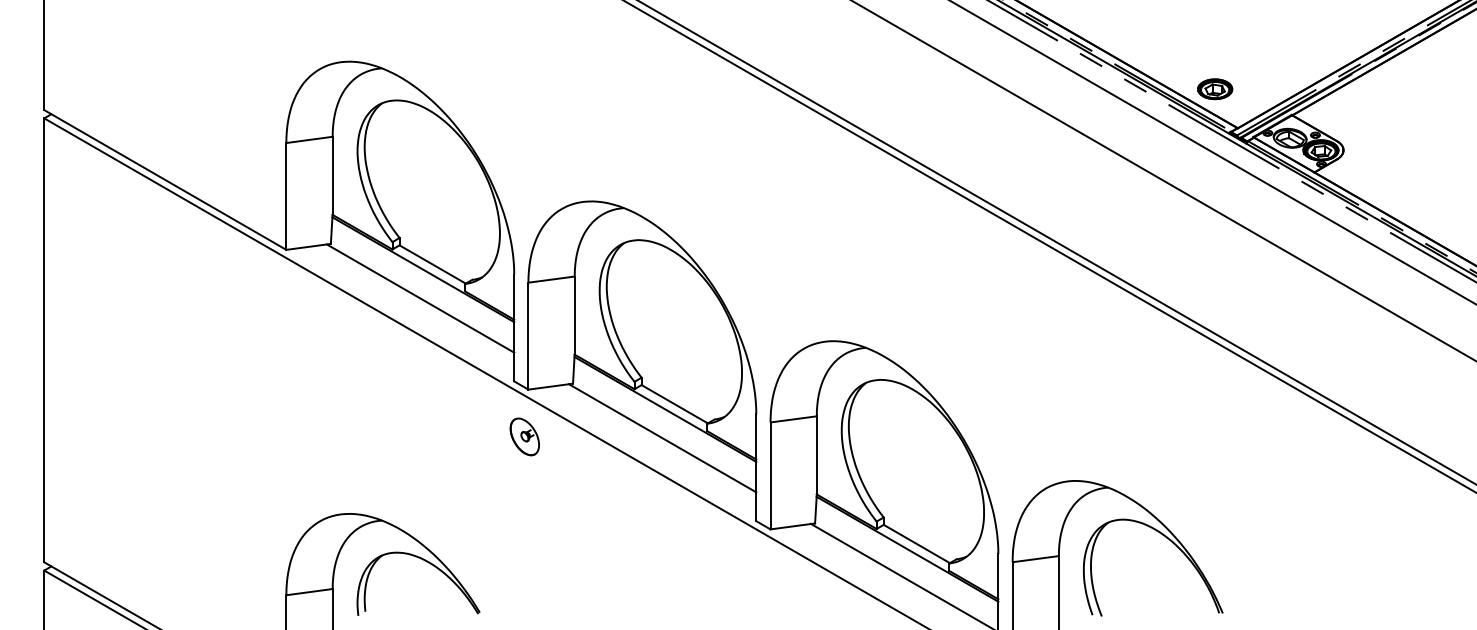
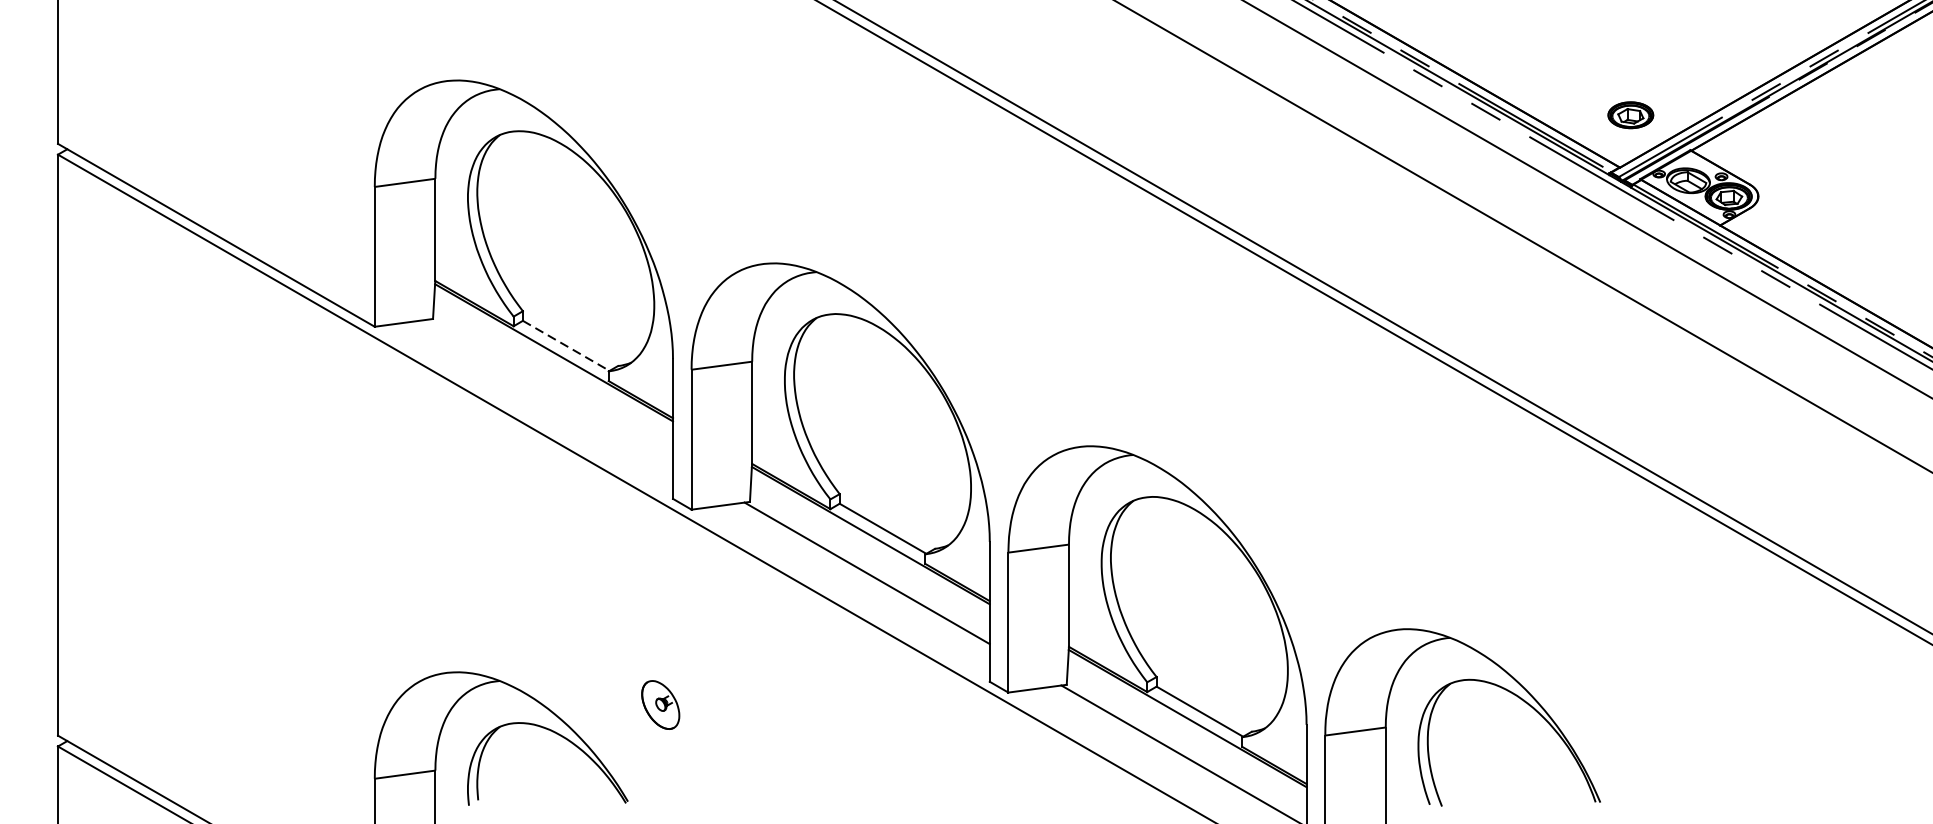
part: (1215, 89) -> (1631, 115), moved
line: (433, 264) -> (567, 345), solid -> dashed
line: (420, 298) -> (550, 390), removed
part: (524, 436) -> (660, 704), moved

